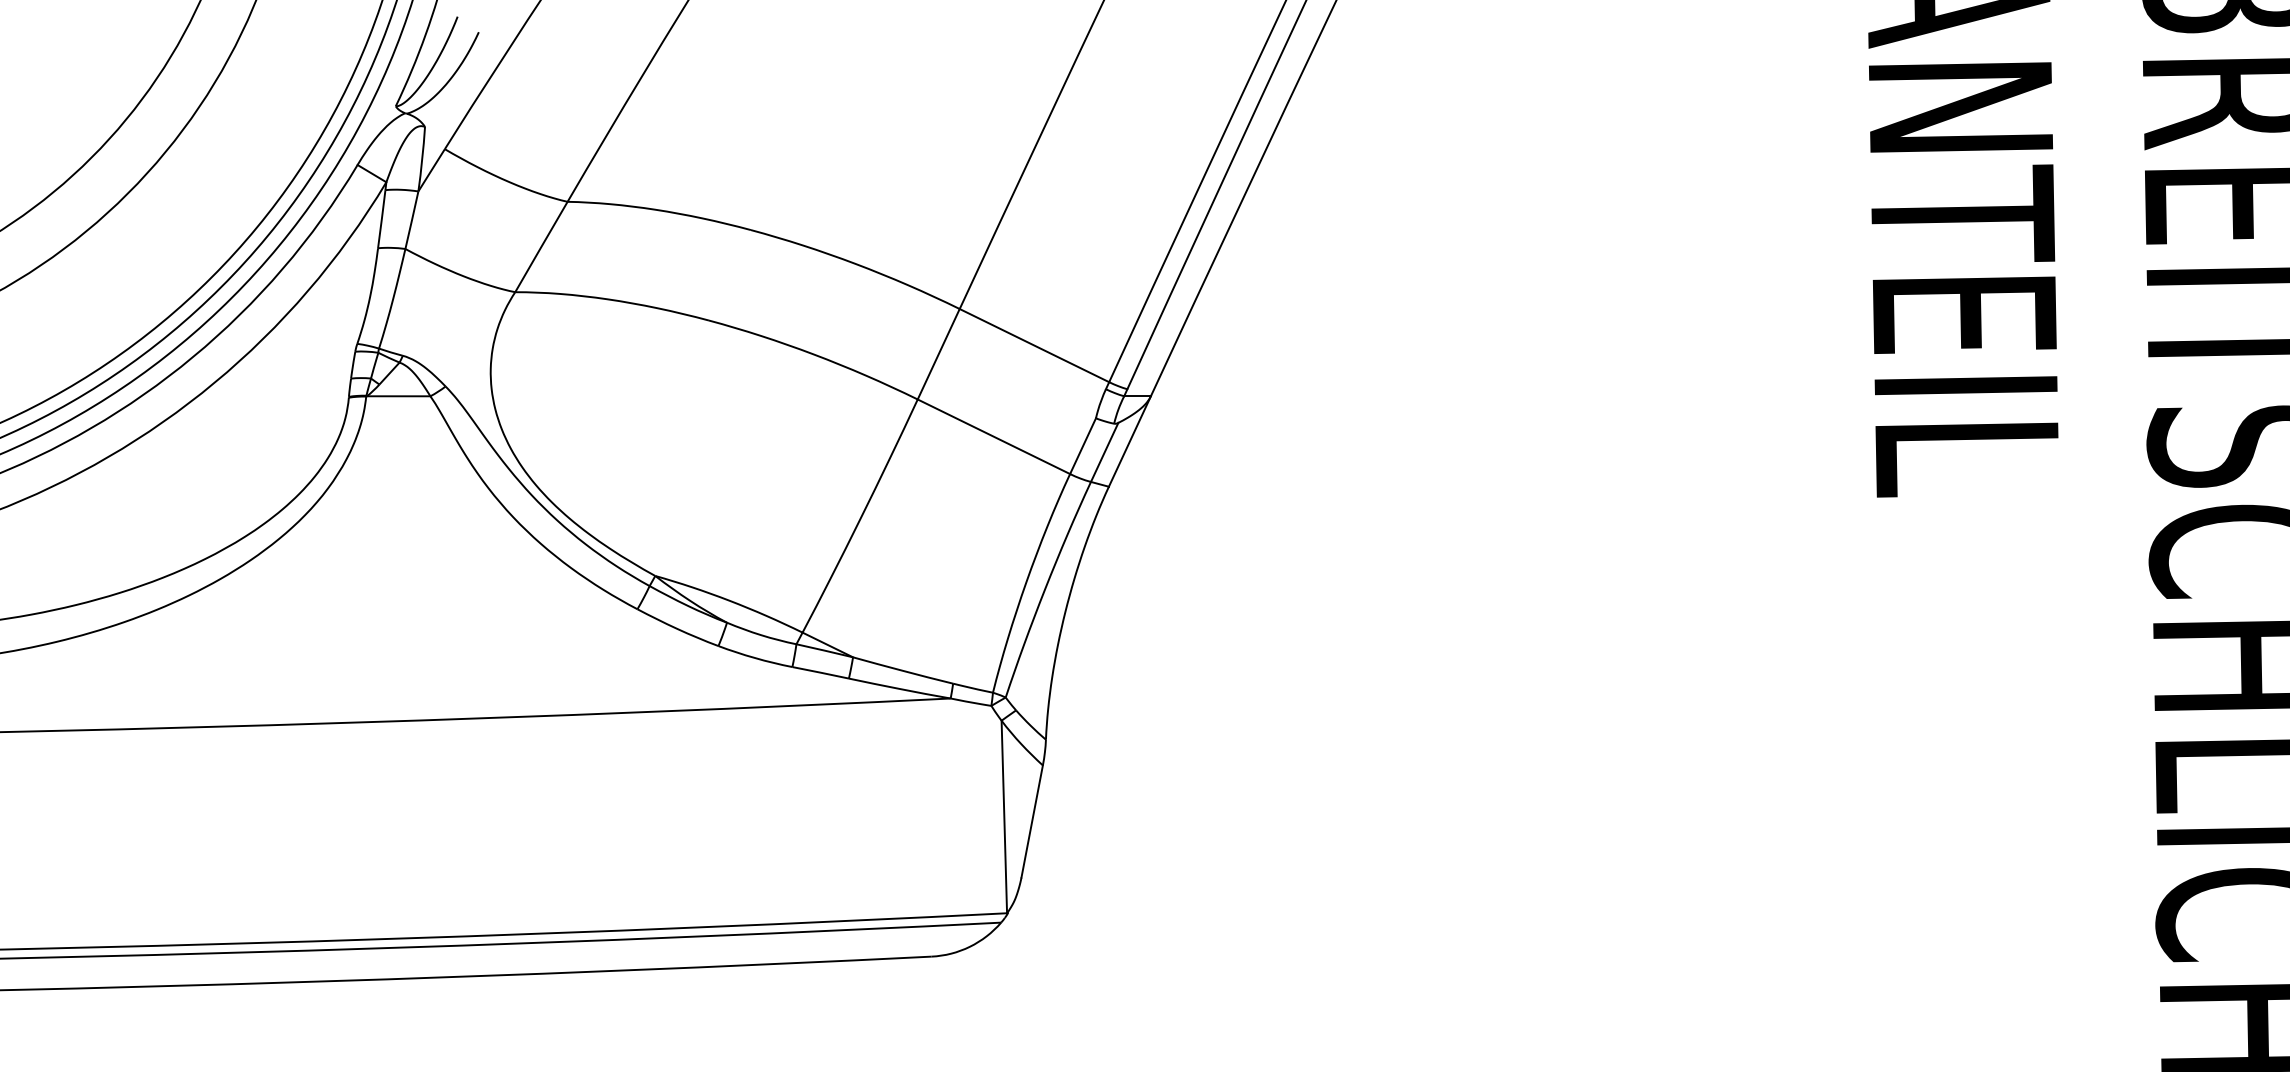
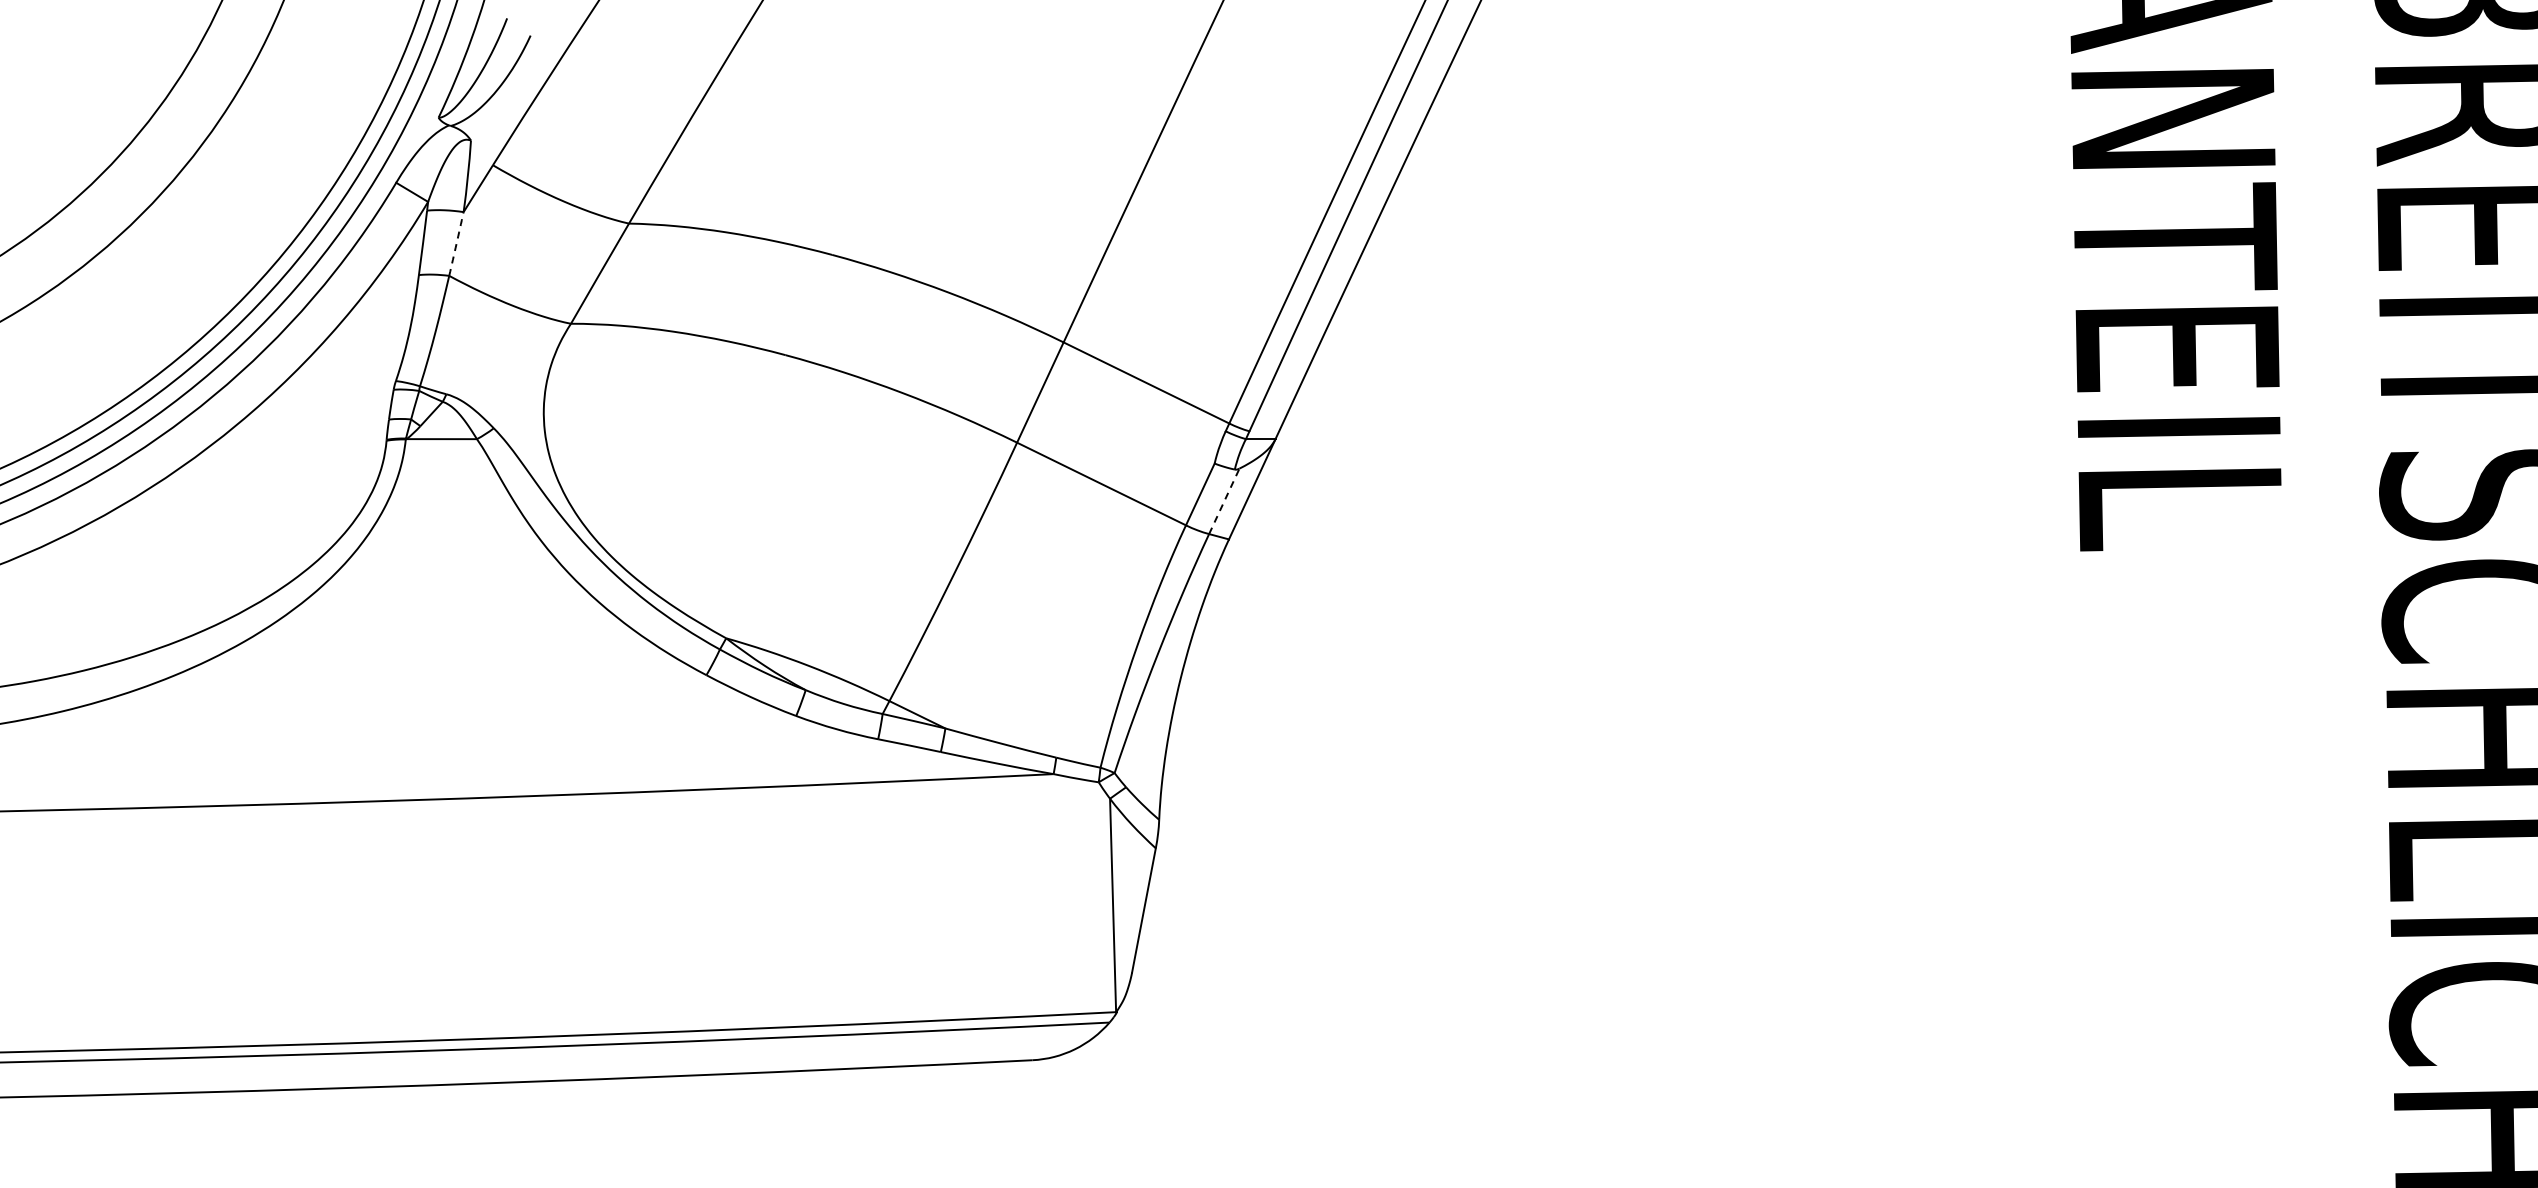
arc: (411, 220) -> (456, 244), solid -> dashed
line: (1104, 451) -> (1224, 500), solid -> dashed

